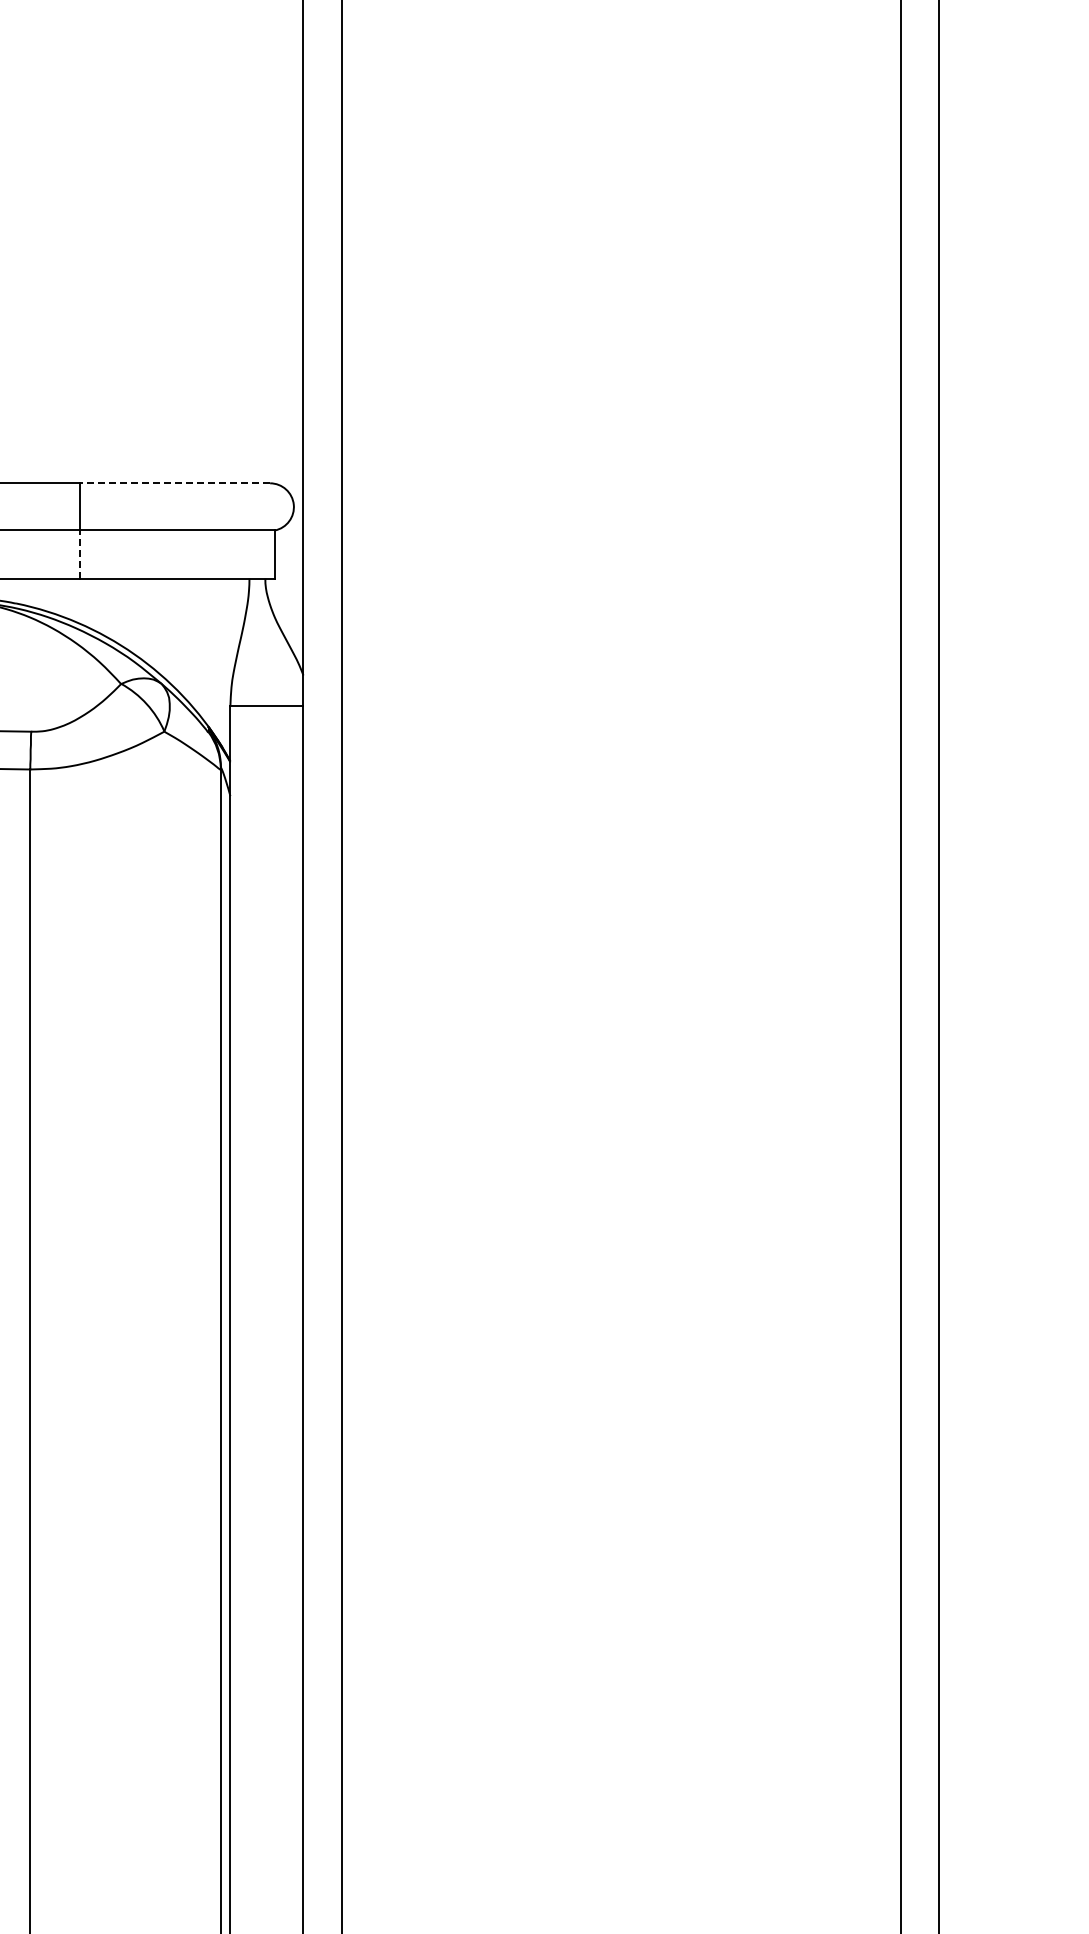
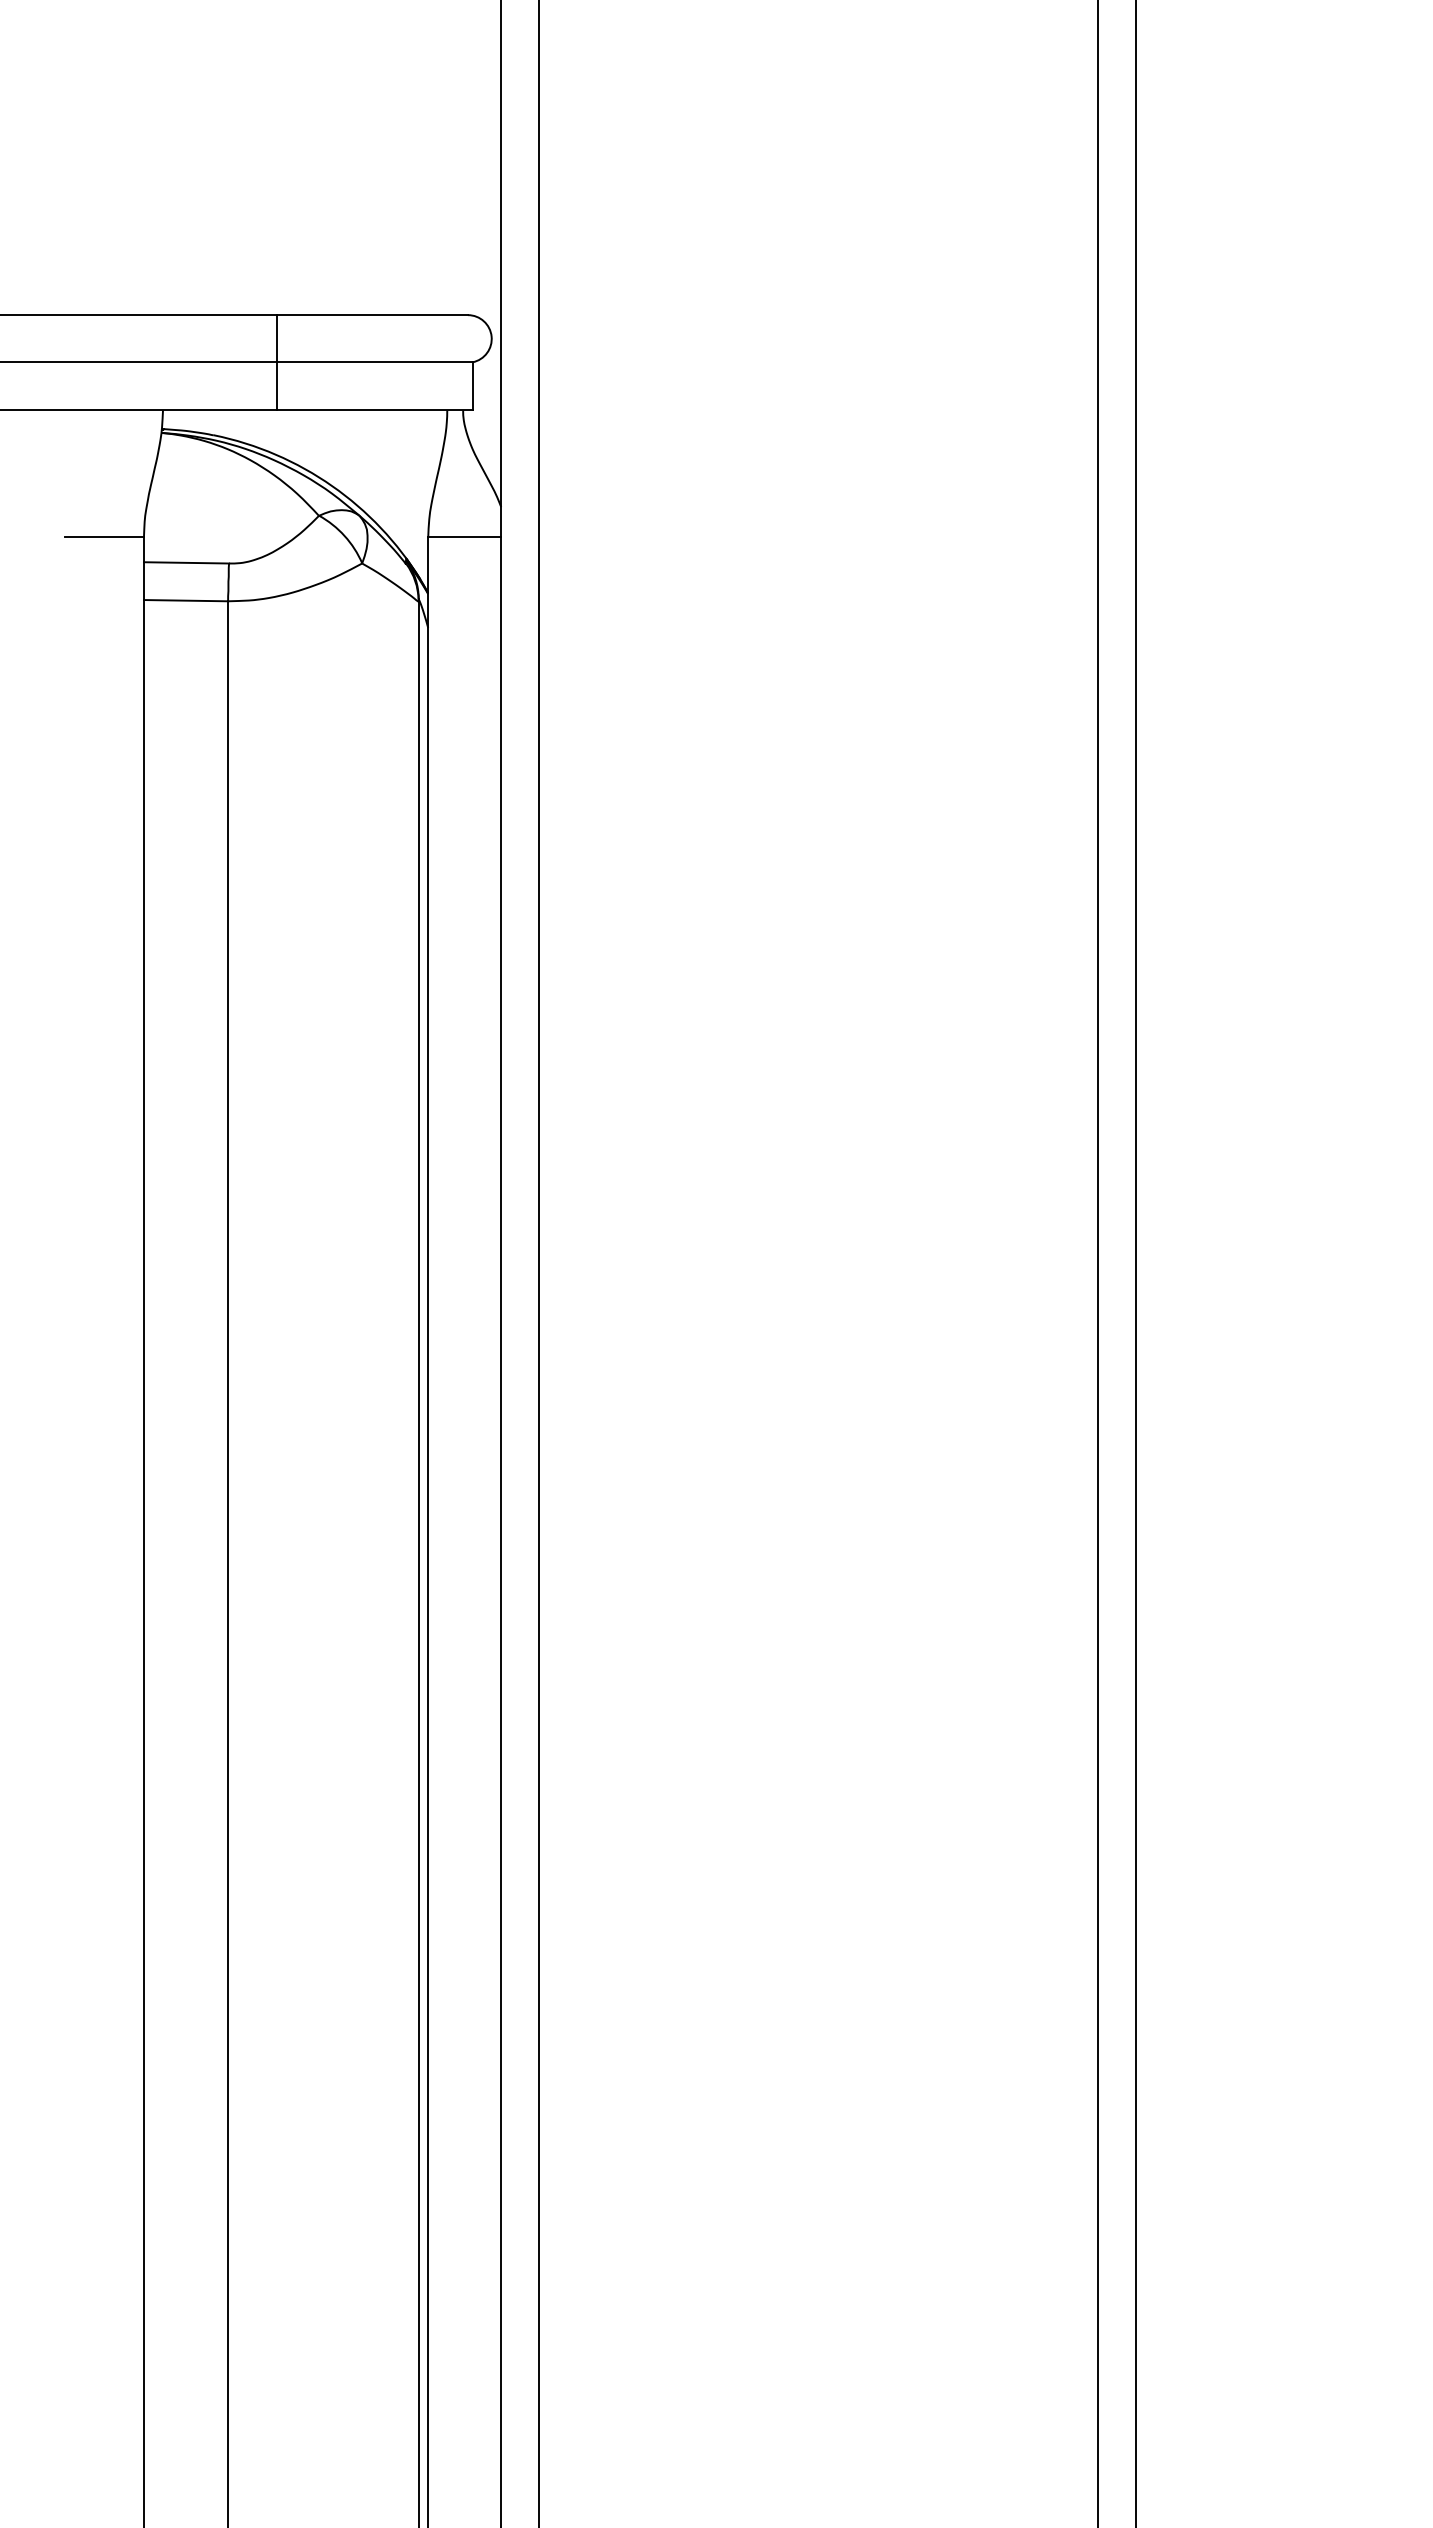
line: (174, 483) -> (372, 315), dashed -> solid
line: (79, 553) -> (277, 385), dashed -> solid

